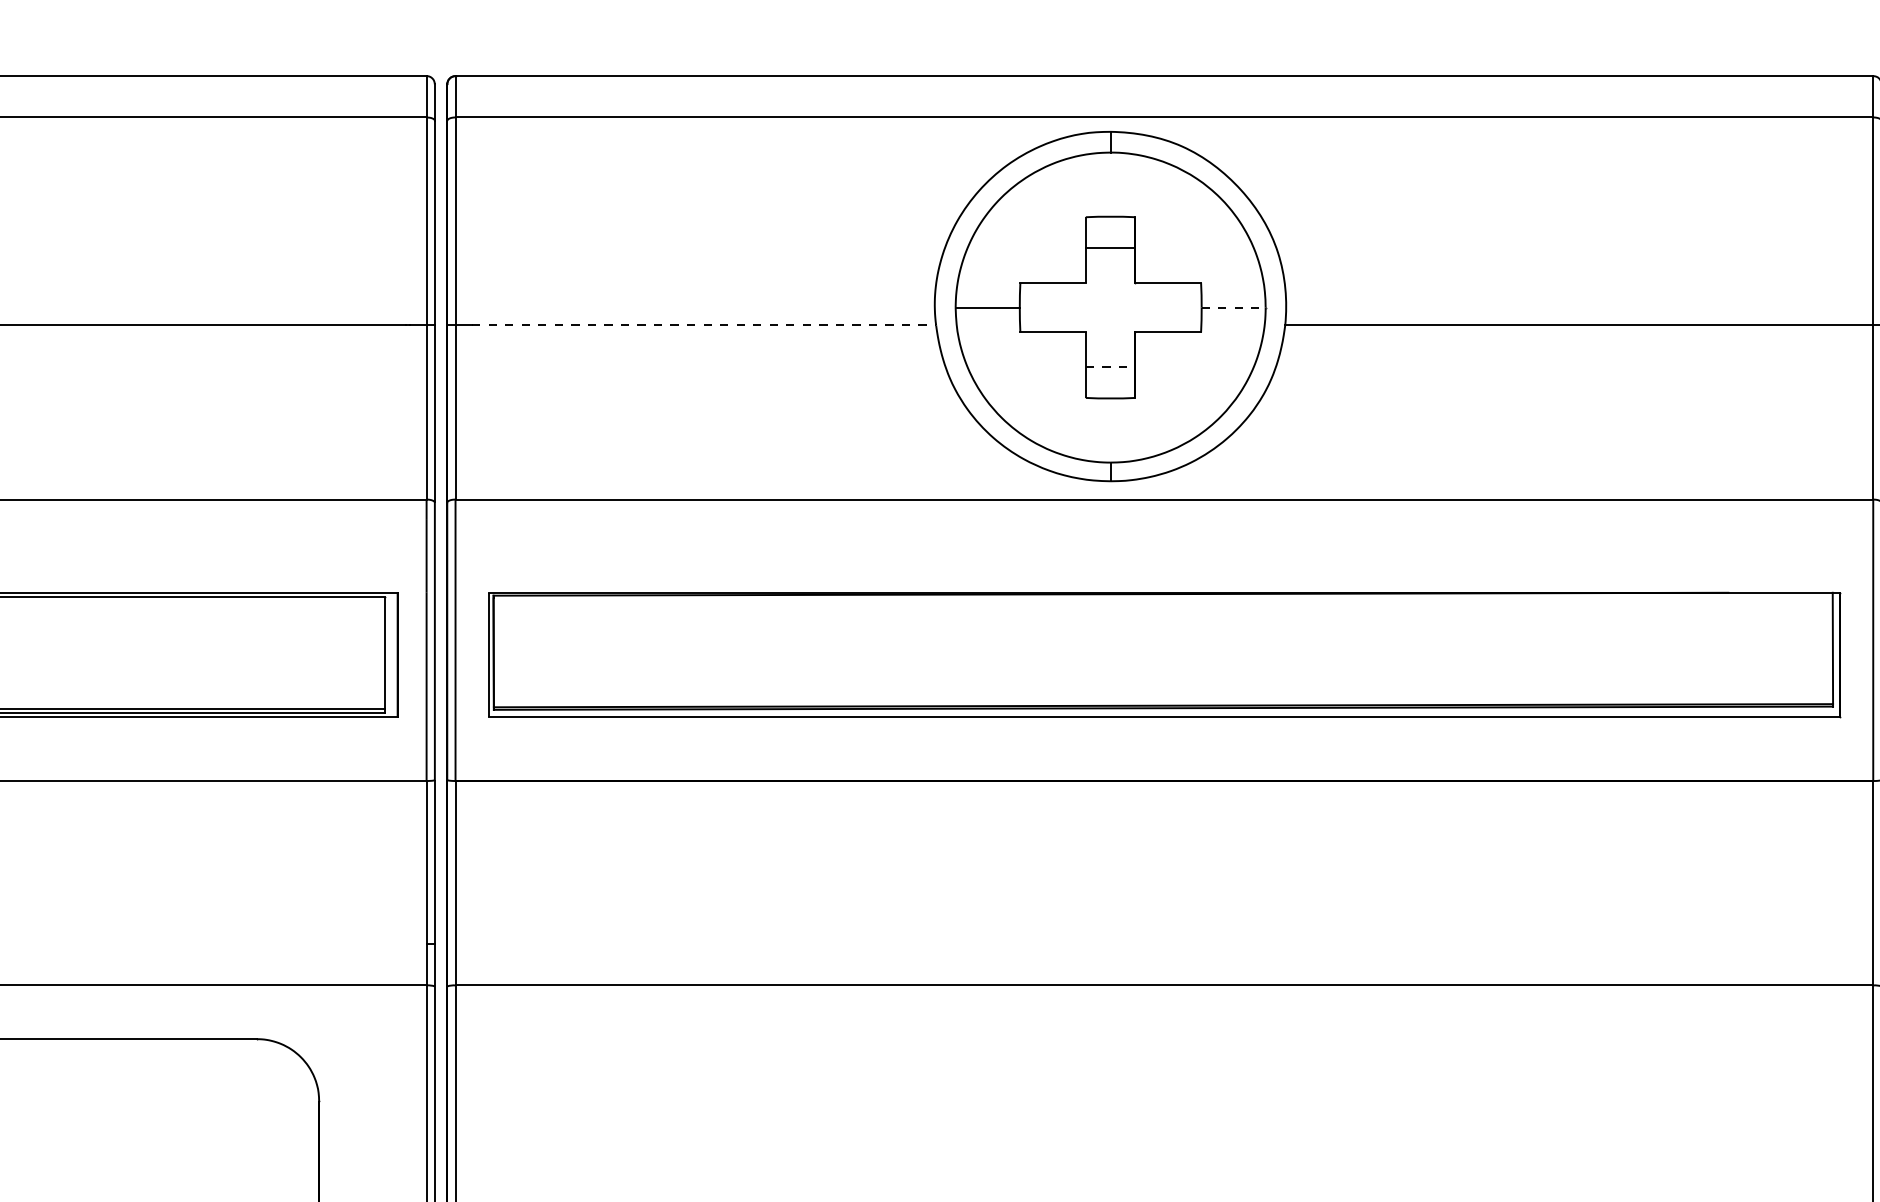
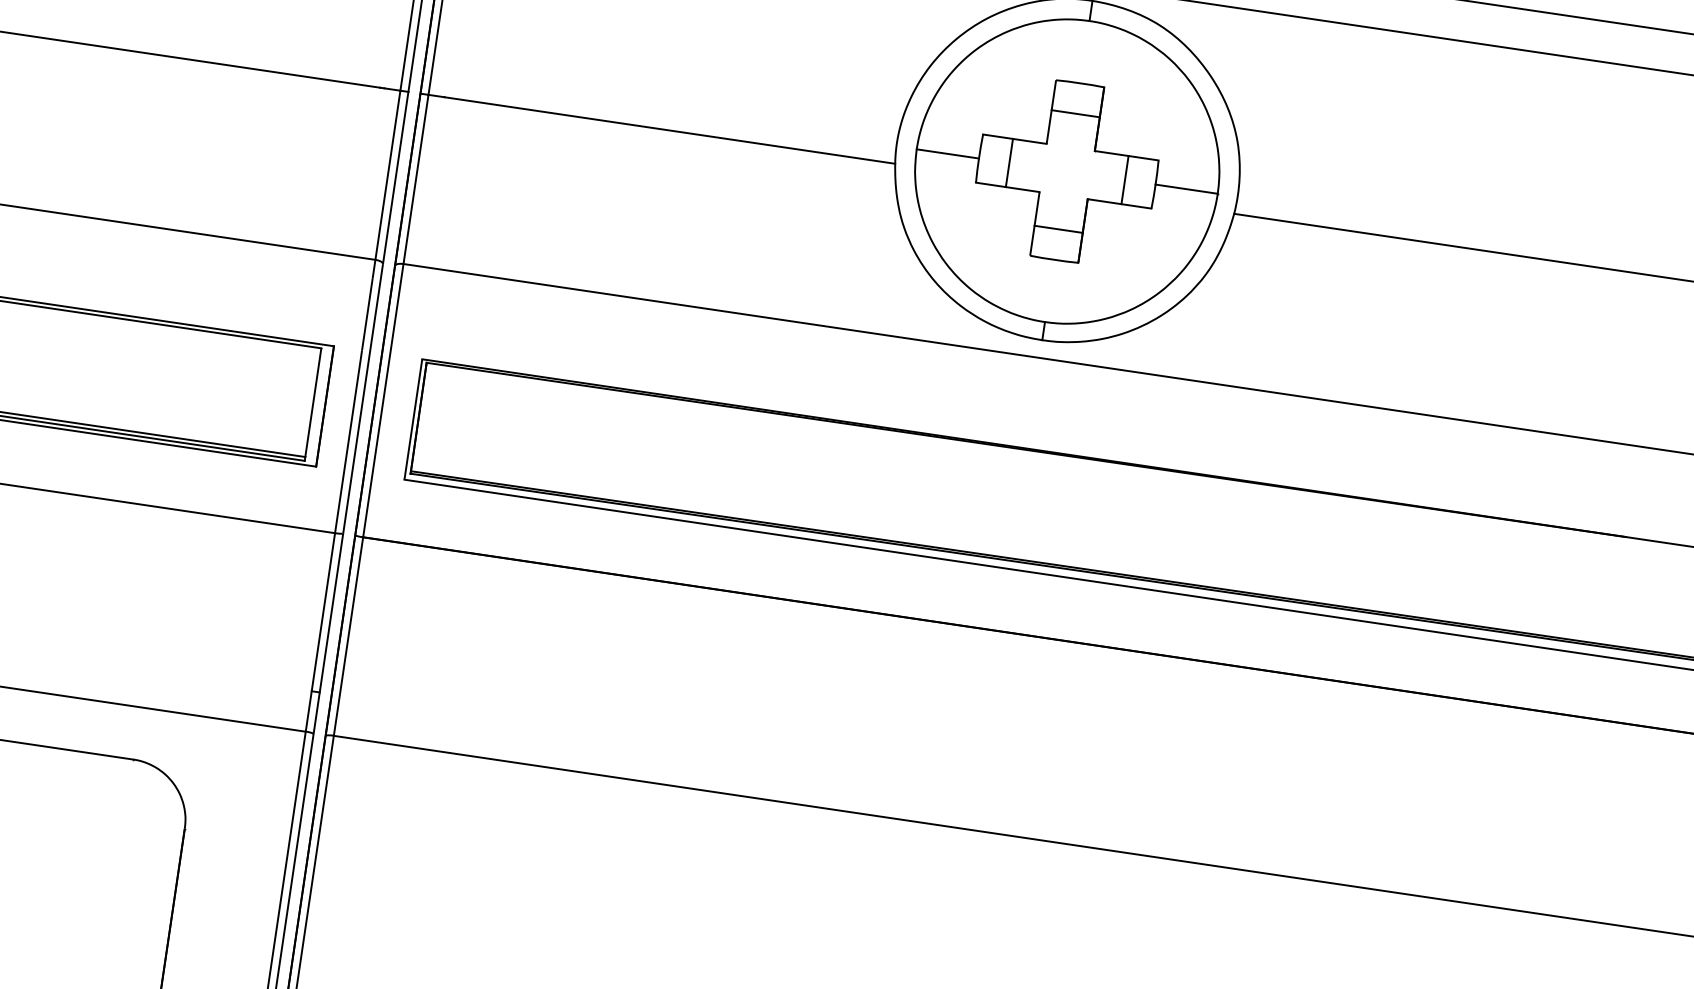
line: (1051, 307) -> (1009, 162), added
line: (1170, 307) -> (1125, 180), added
line: (1234, 307) -> (1187, 189), dashed -> solid
line: (704, 325) -> (670, 130), dashed -> solid
line: (1110, 367) -> (1058, 229), dashed -> solid

